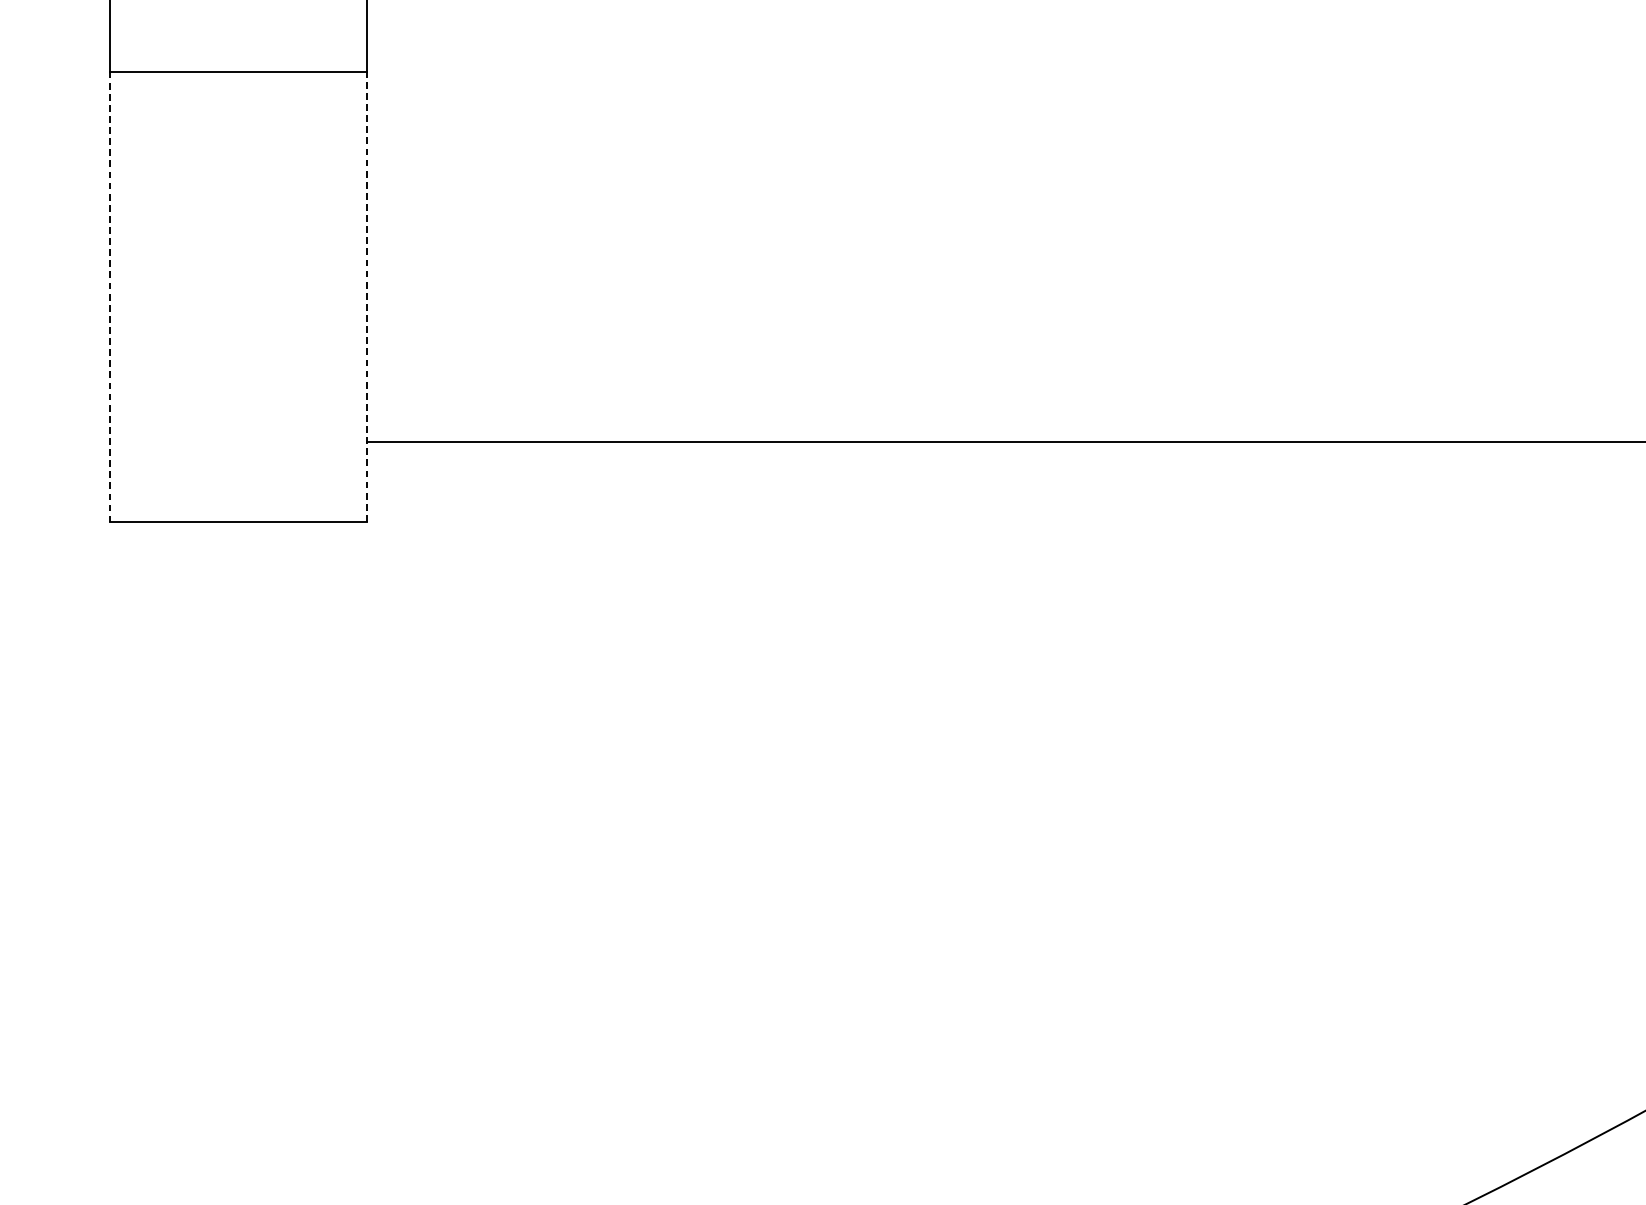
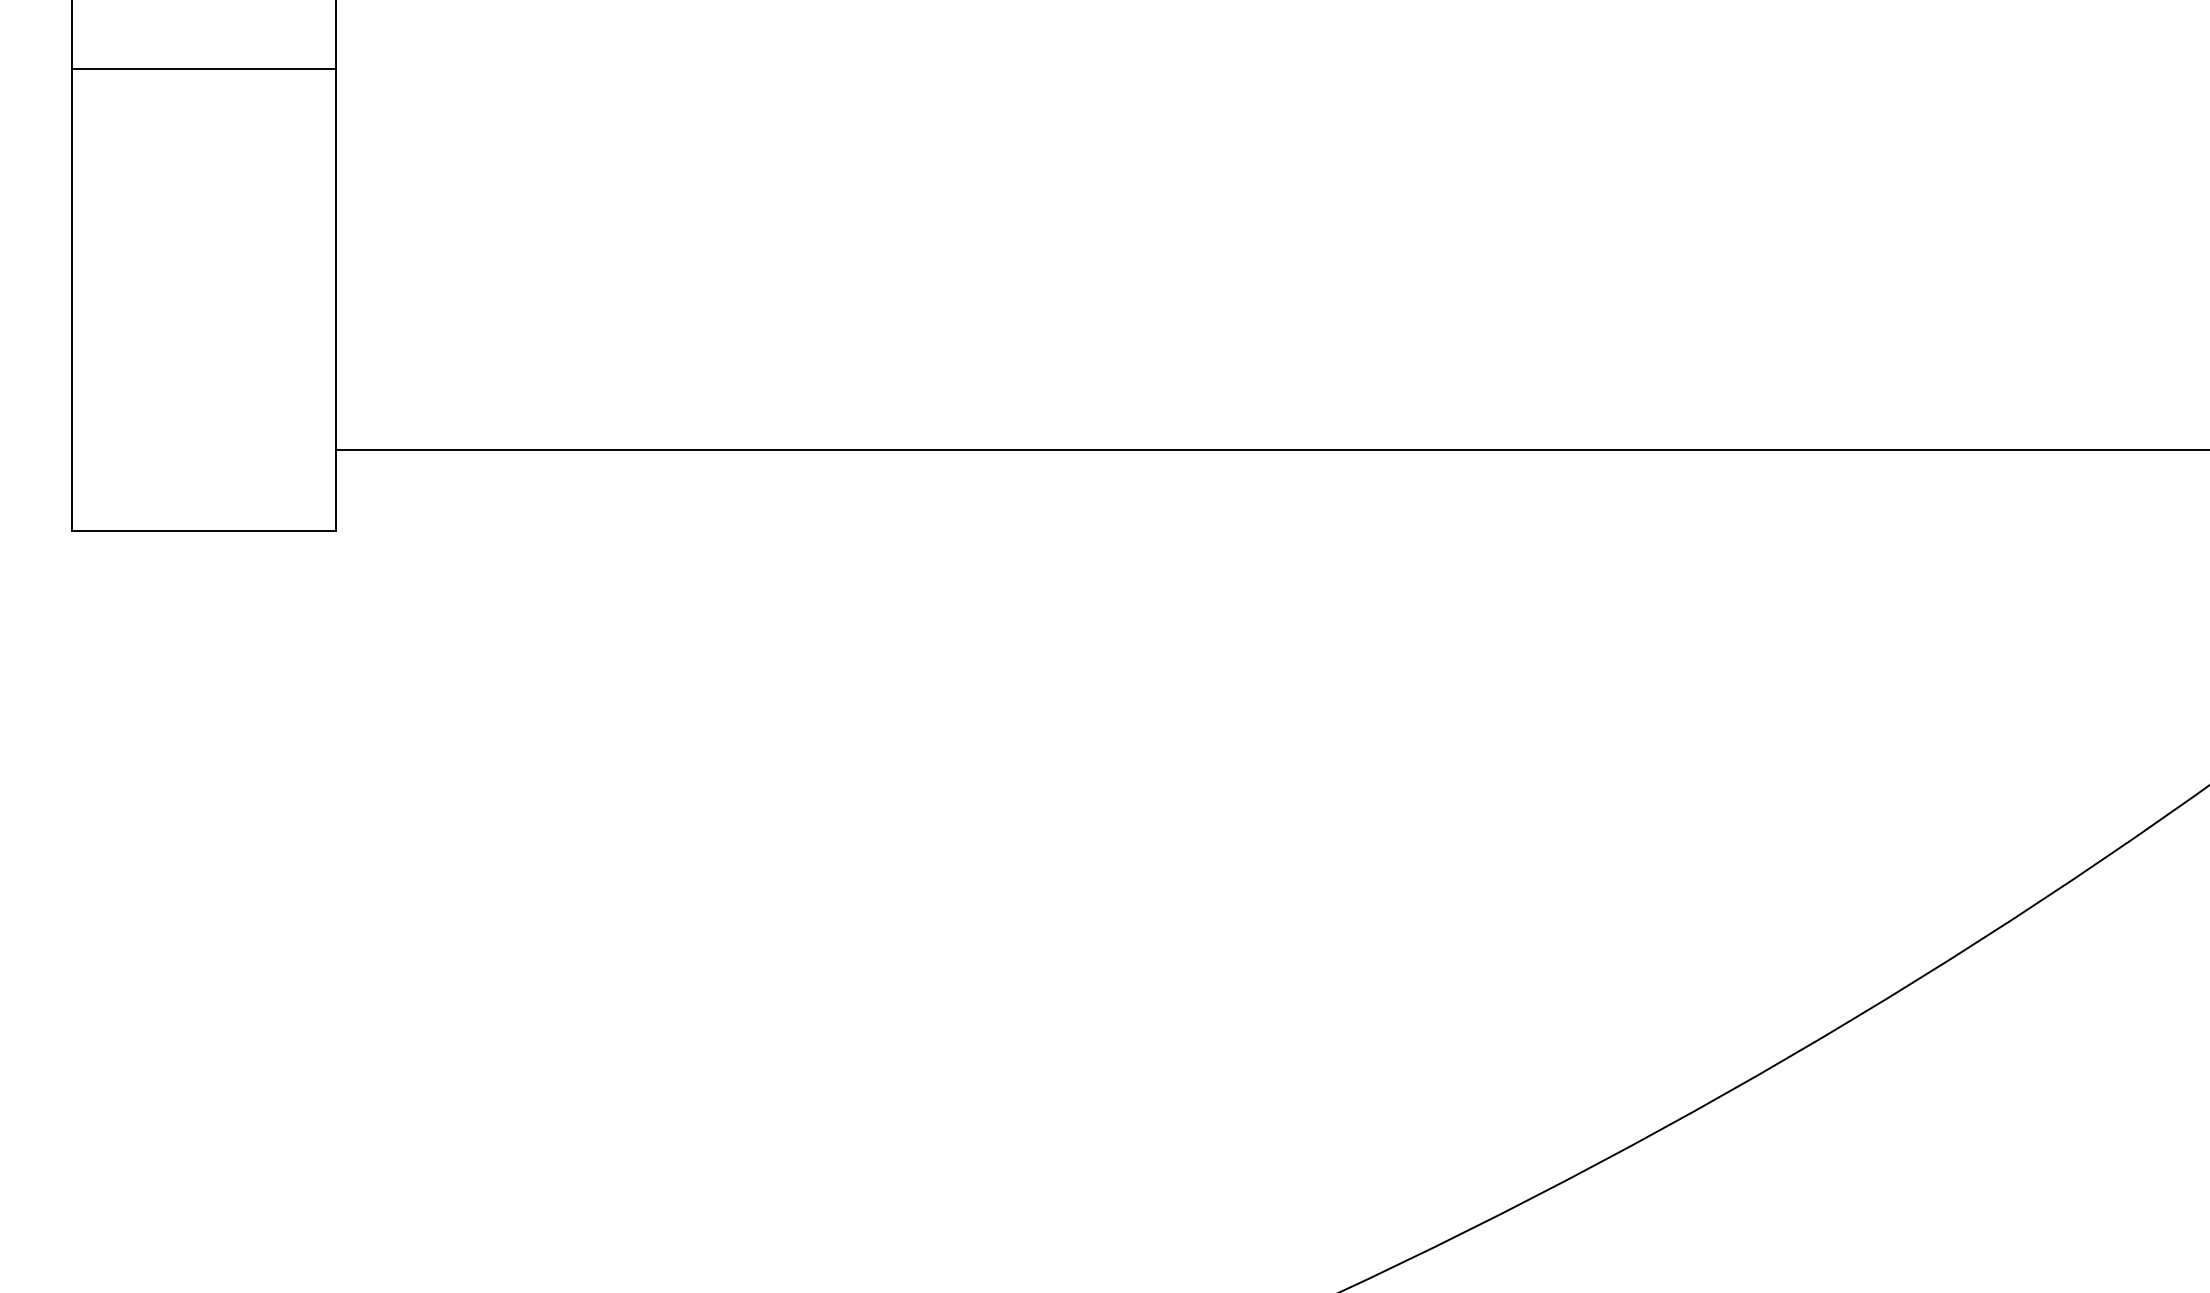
line: (367, 295) -> (336, 299), dashed -> solid
line: (110, 296) -> (72, 300), dashed -> solid

